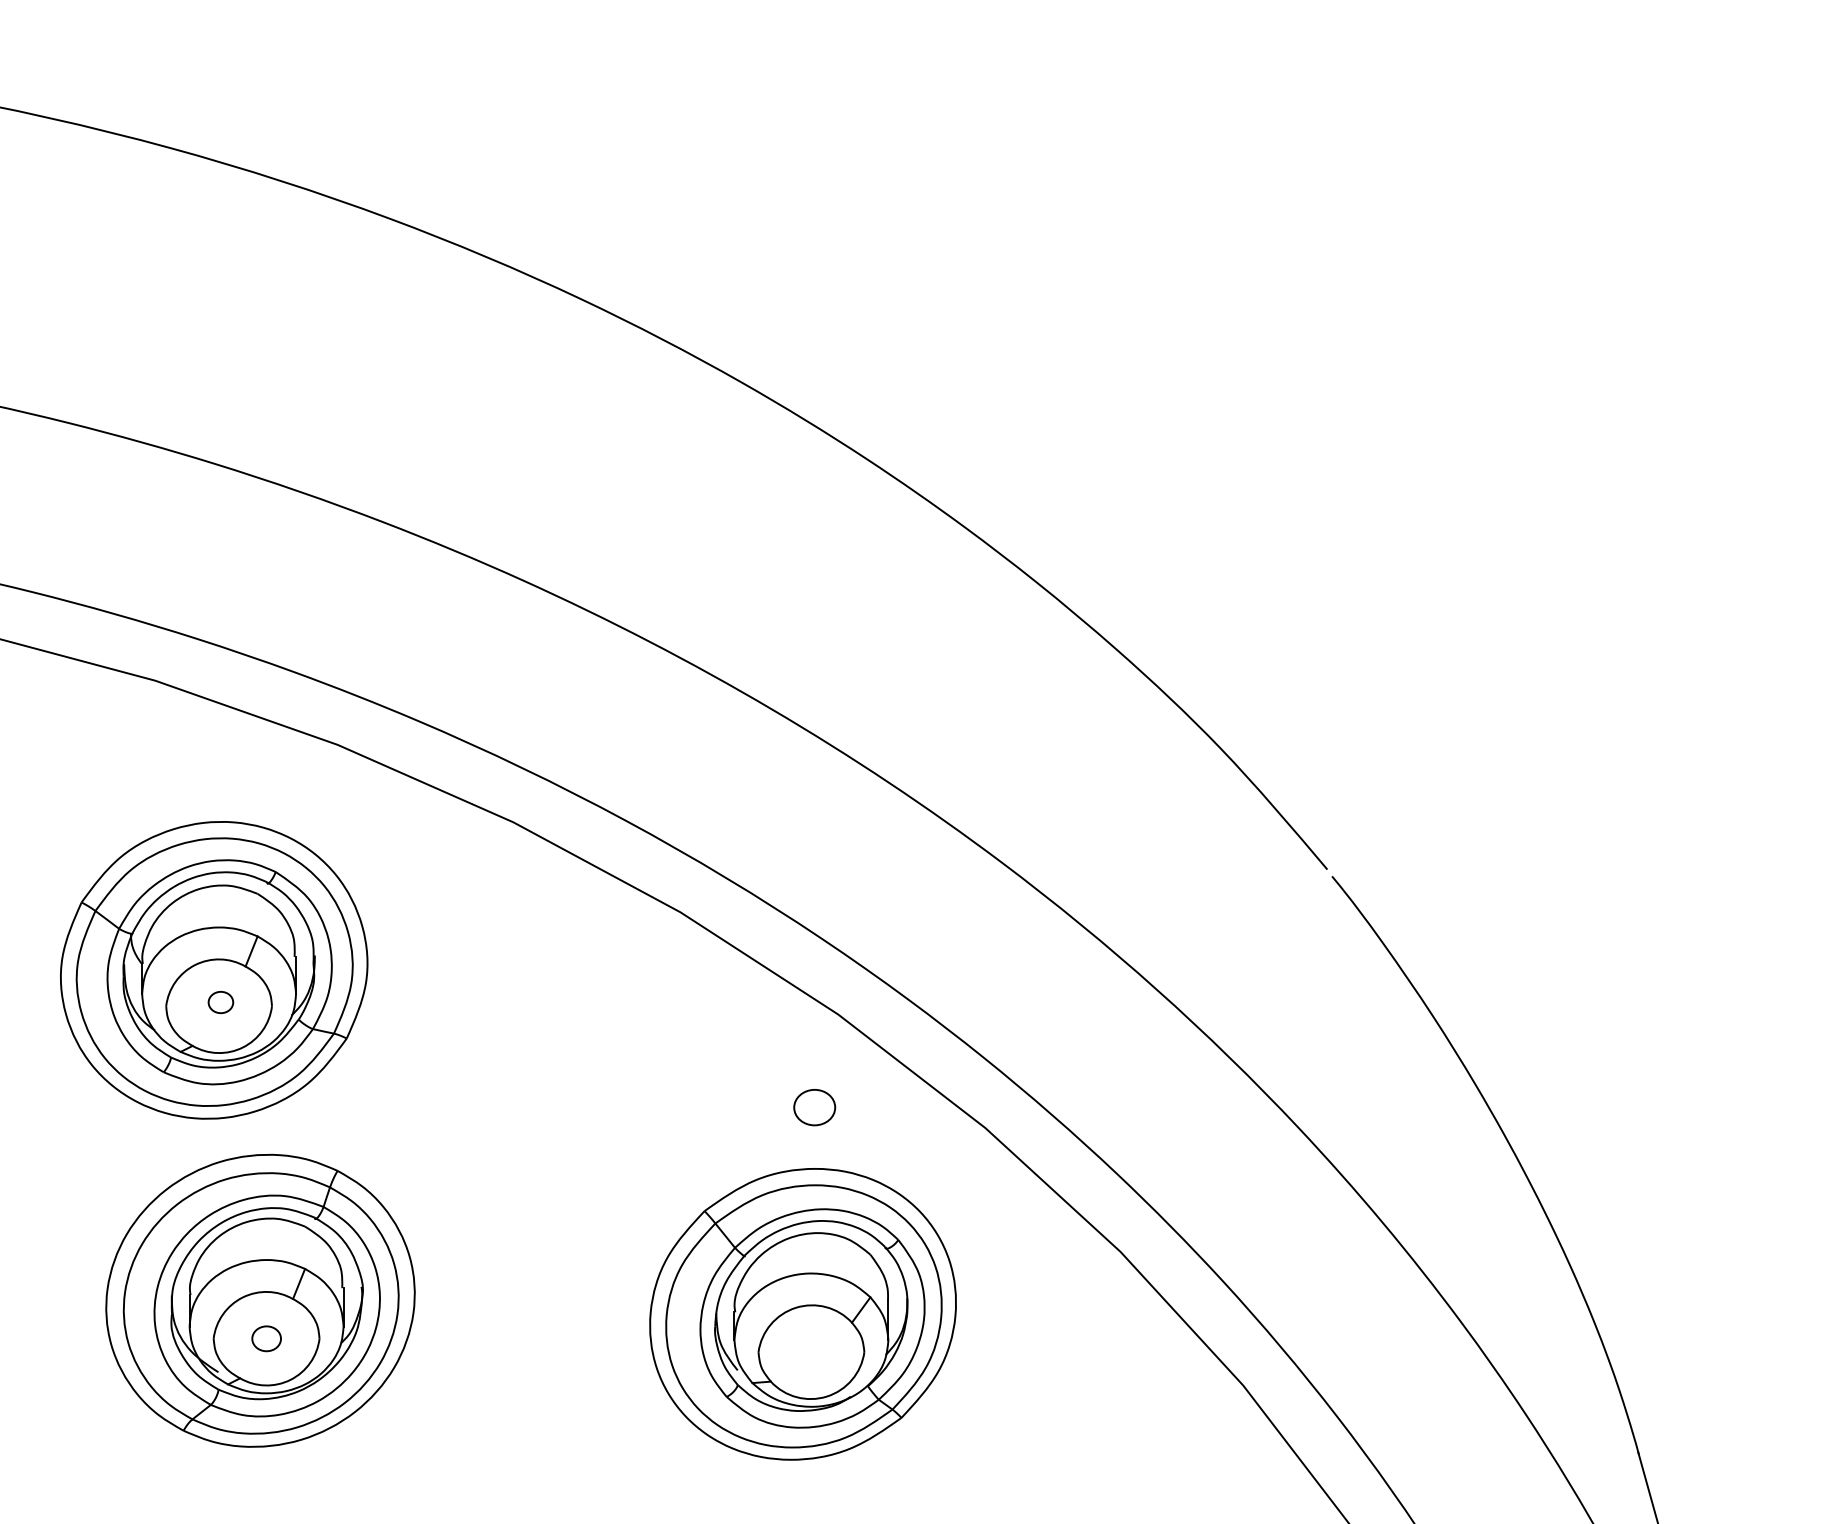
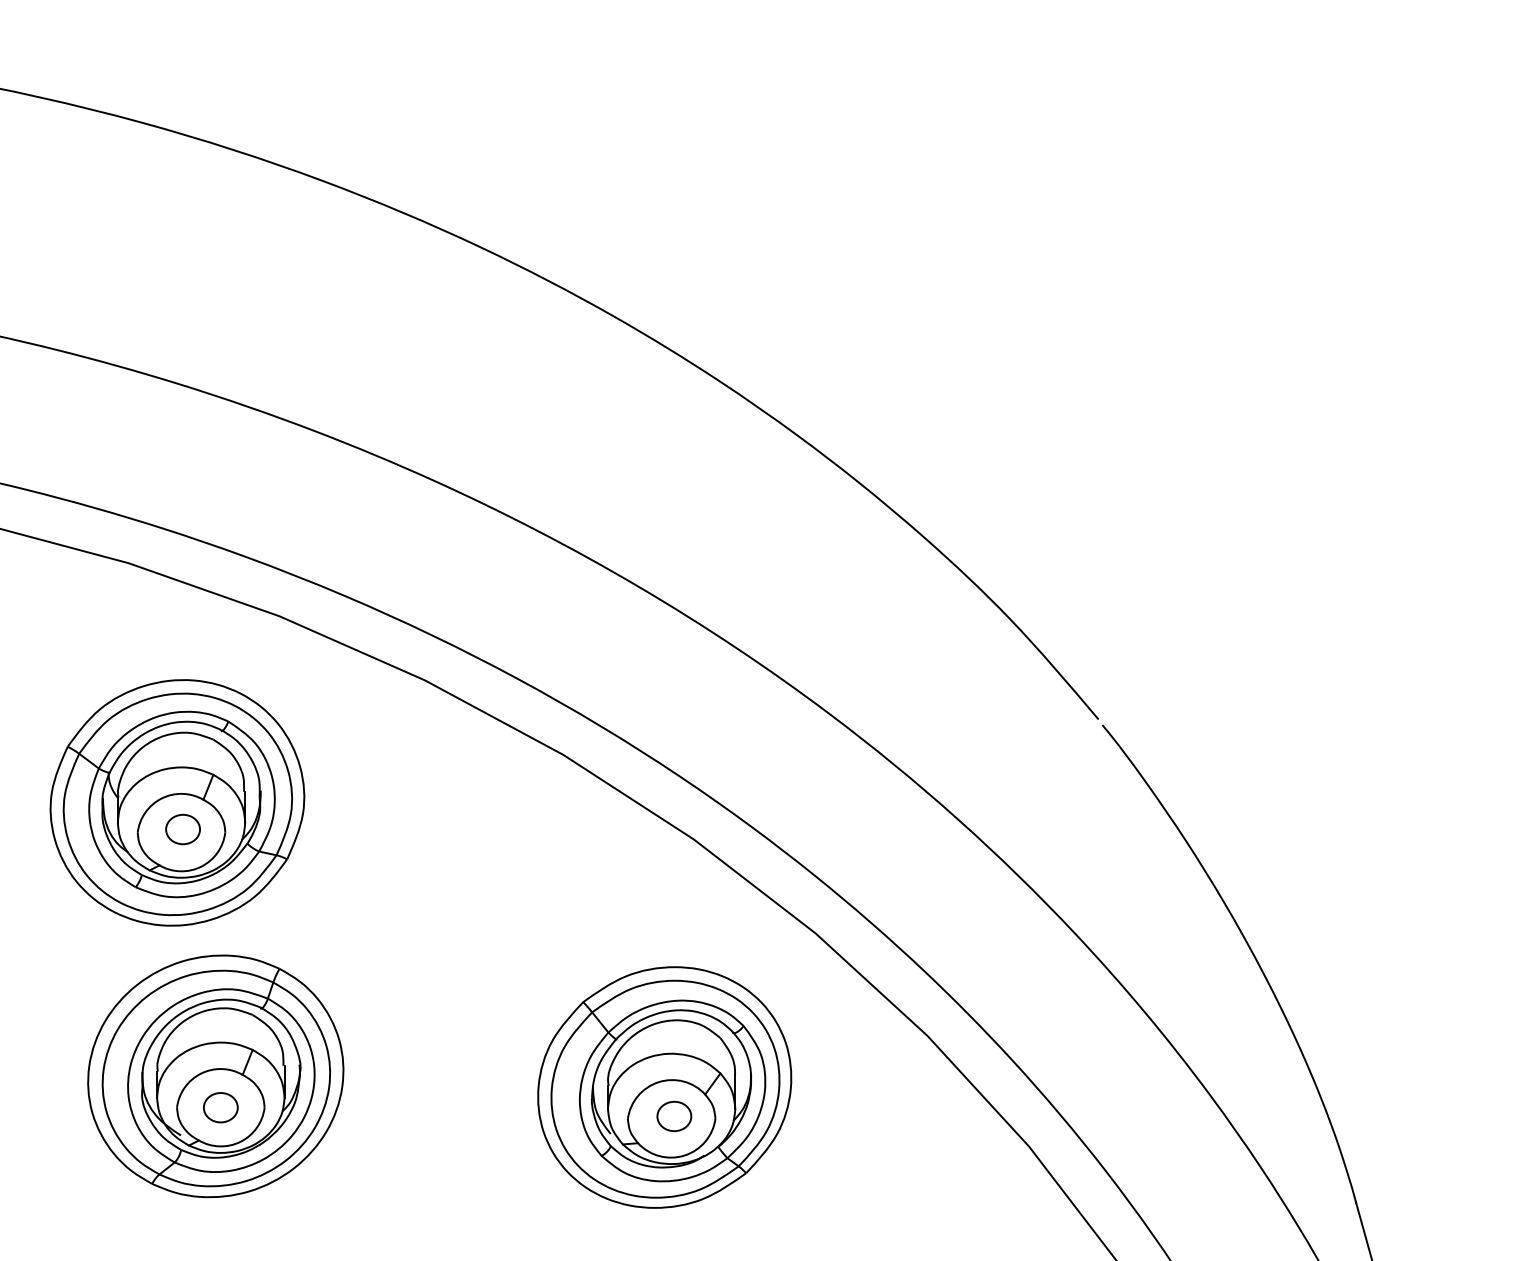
part: (220, 1002) -> (182, 829), size x1.67
part: (814, 1107) -> (674, 1116), moved
part: (266, 1338) -> (220, 1107), size x1.43

